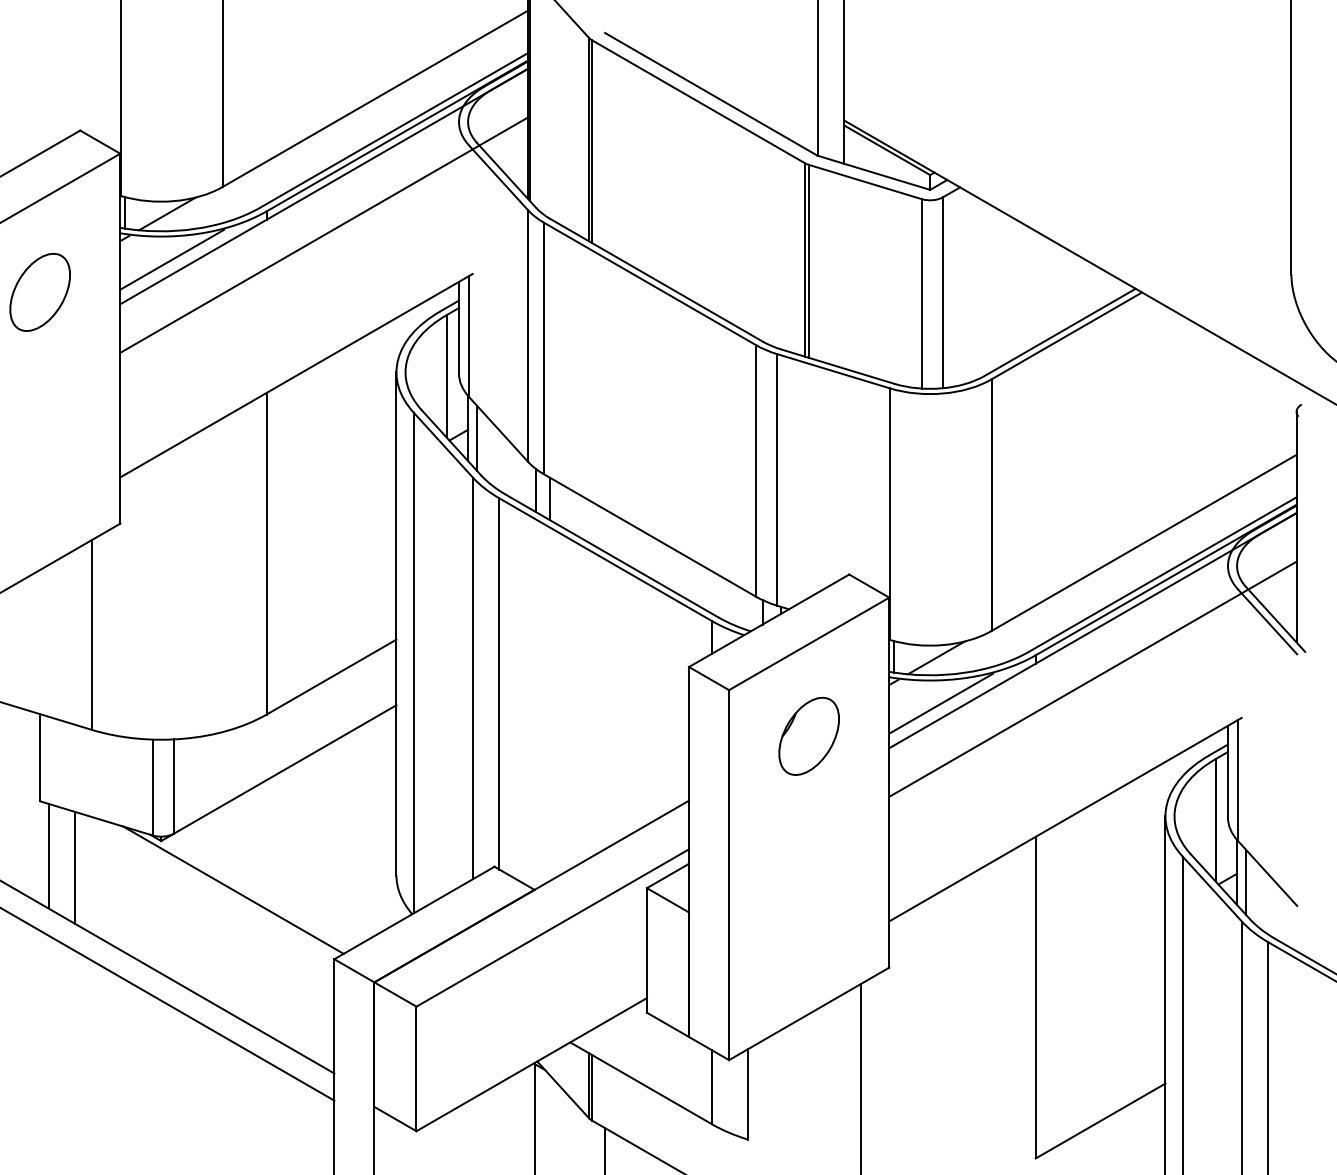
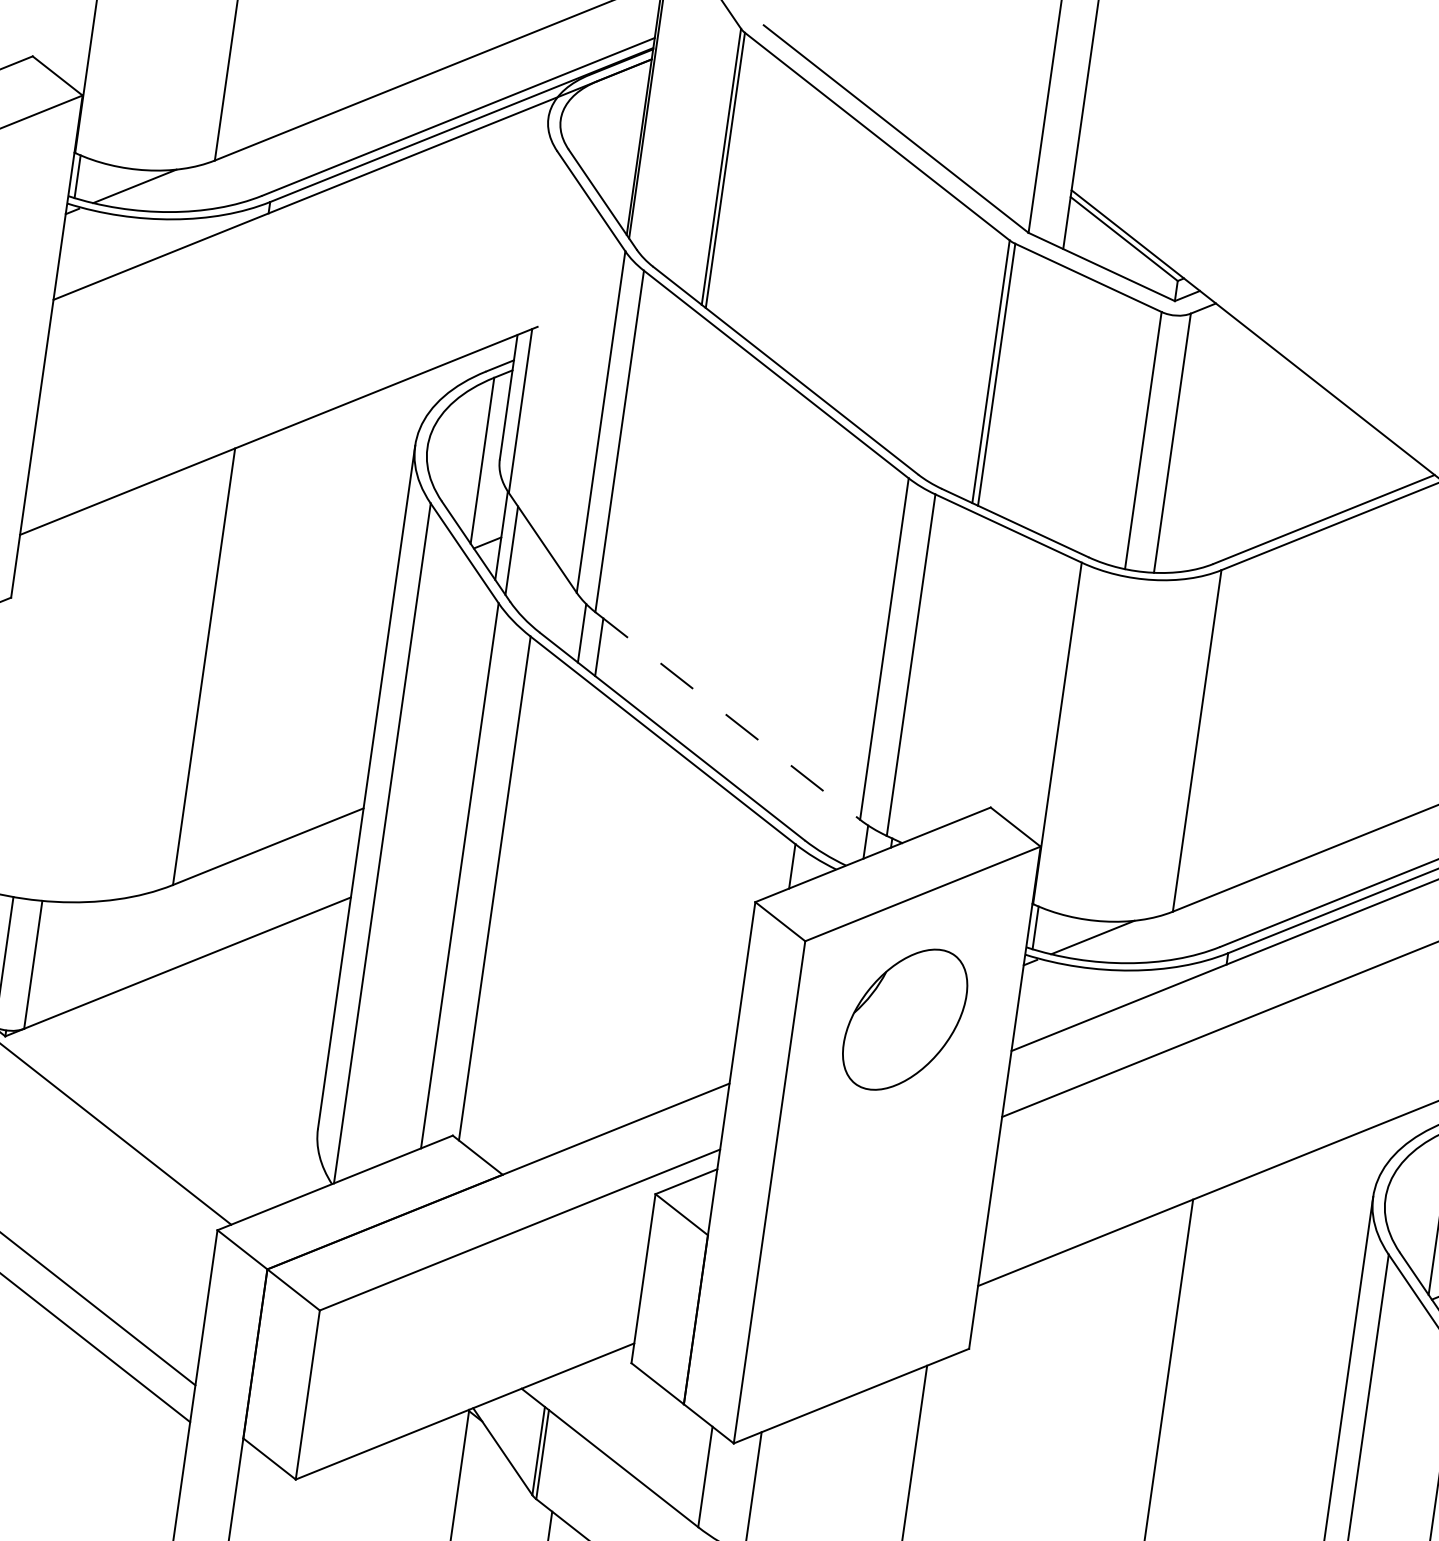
line: (323, 234) -> (342, 244), removed
line: (172, 259) -> (133, 249), removed
line: (649, 535) -> (727, 715), solid -> dashed
line: (941, 703) -> (1091, 1000), removed
part: (808, 735) -> (904, 1018), size x1.4

